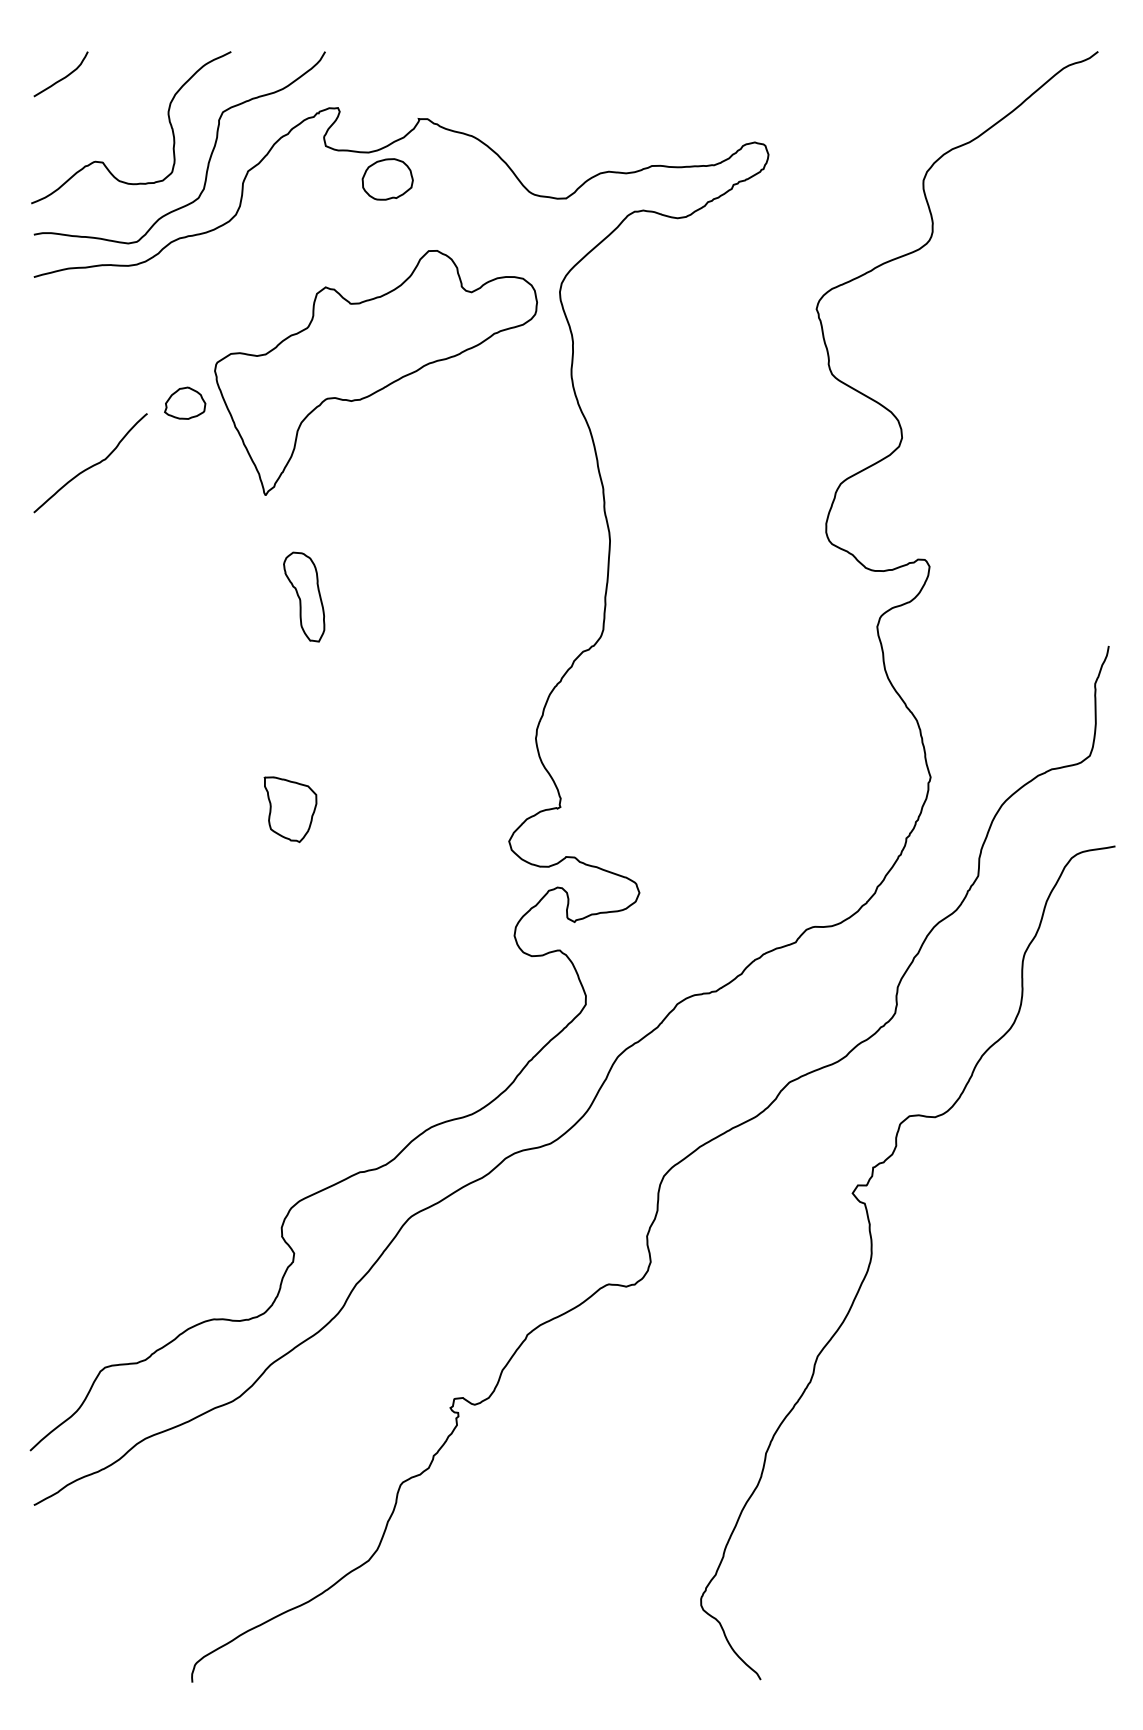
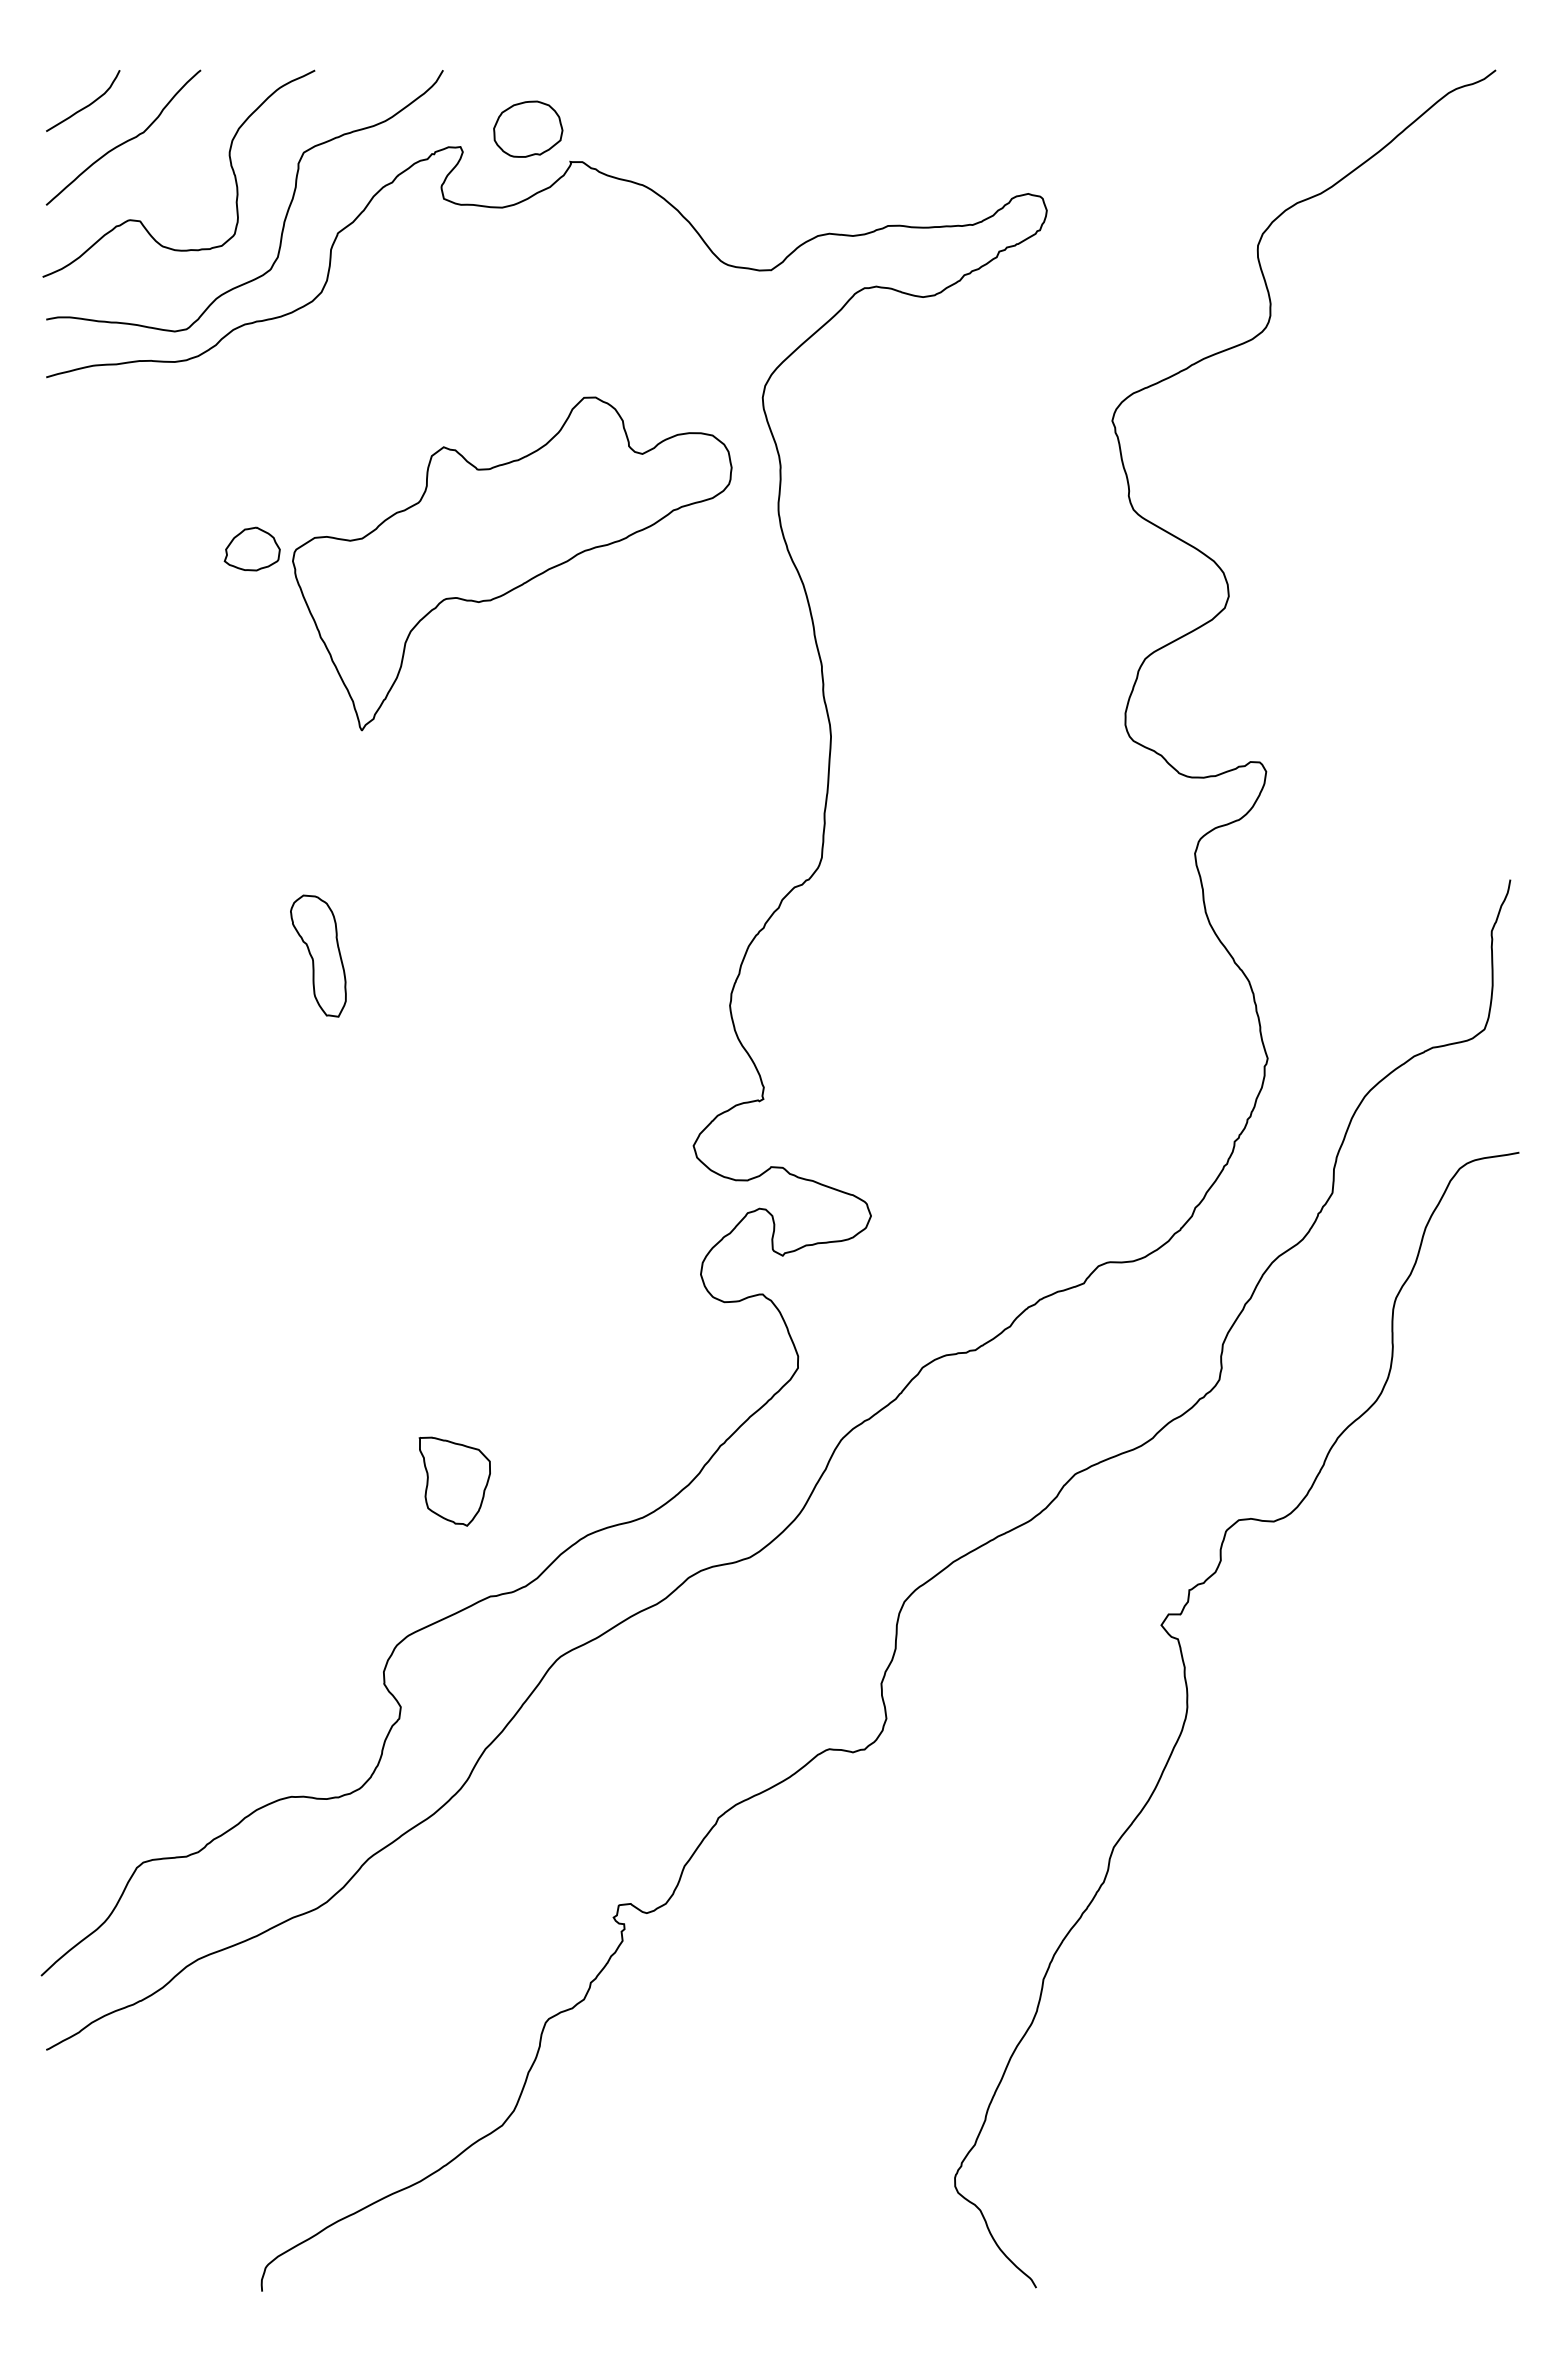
part: (387, 178) -> (528, 128), moved
part: (376, 372) -> (512, 563), moved
curve: (91, 465) -> (124, 141), moved
part: (304, 596) -> (318, 955), moved
part: (290, 809) -> (454, 1481), moved

